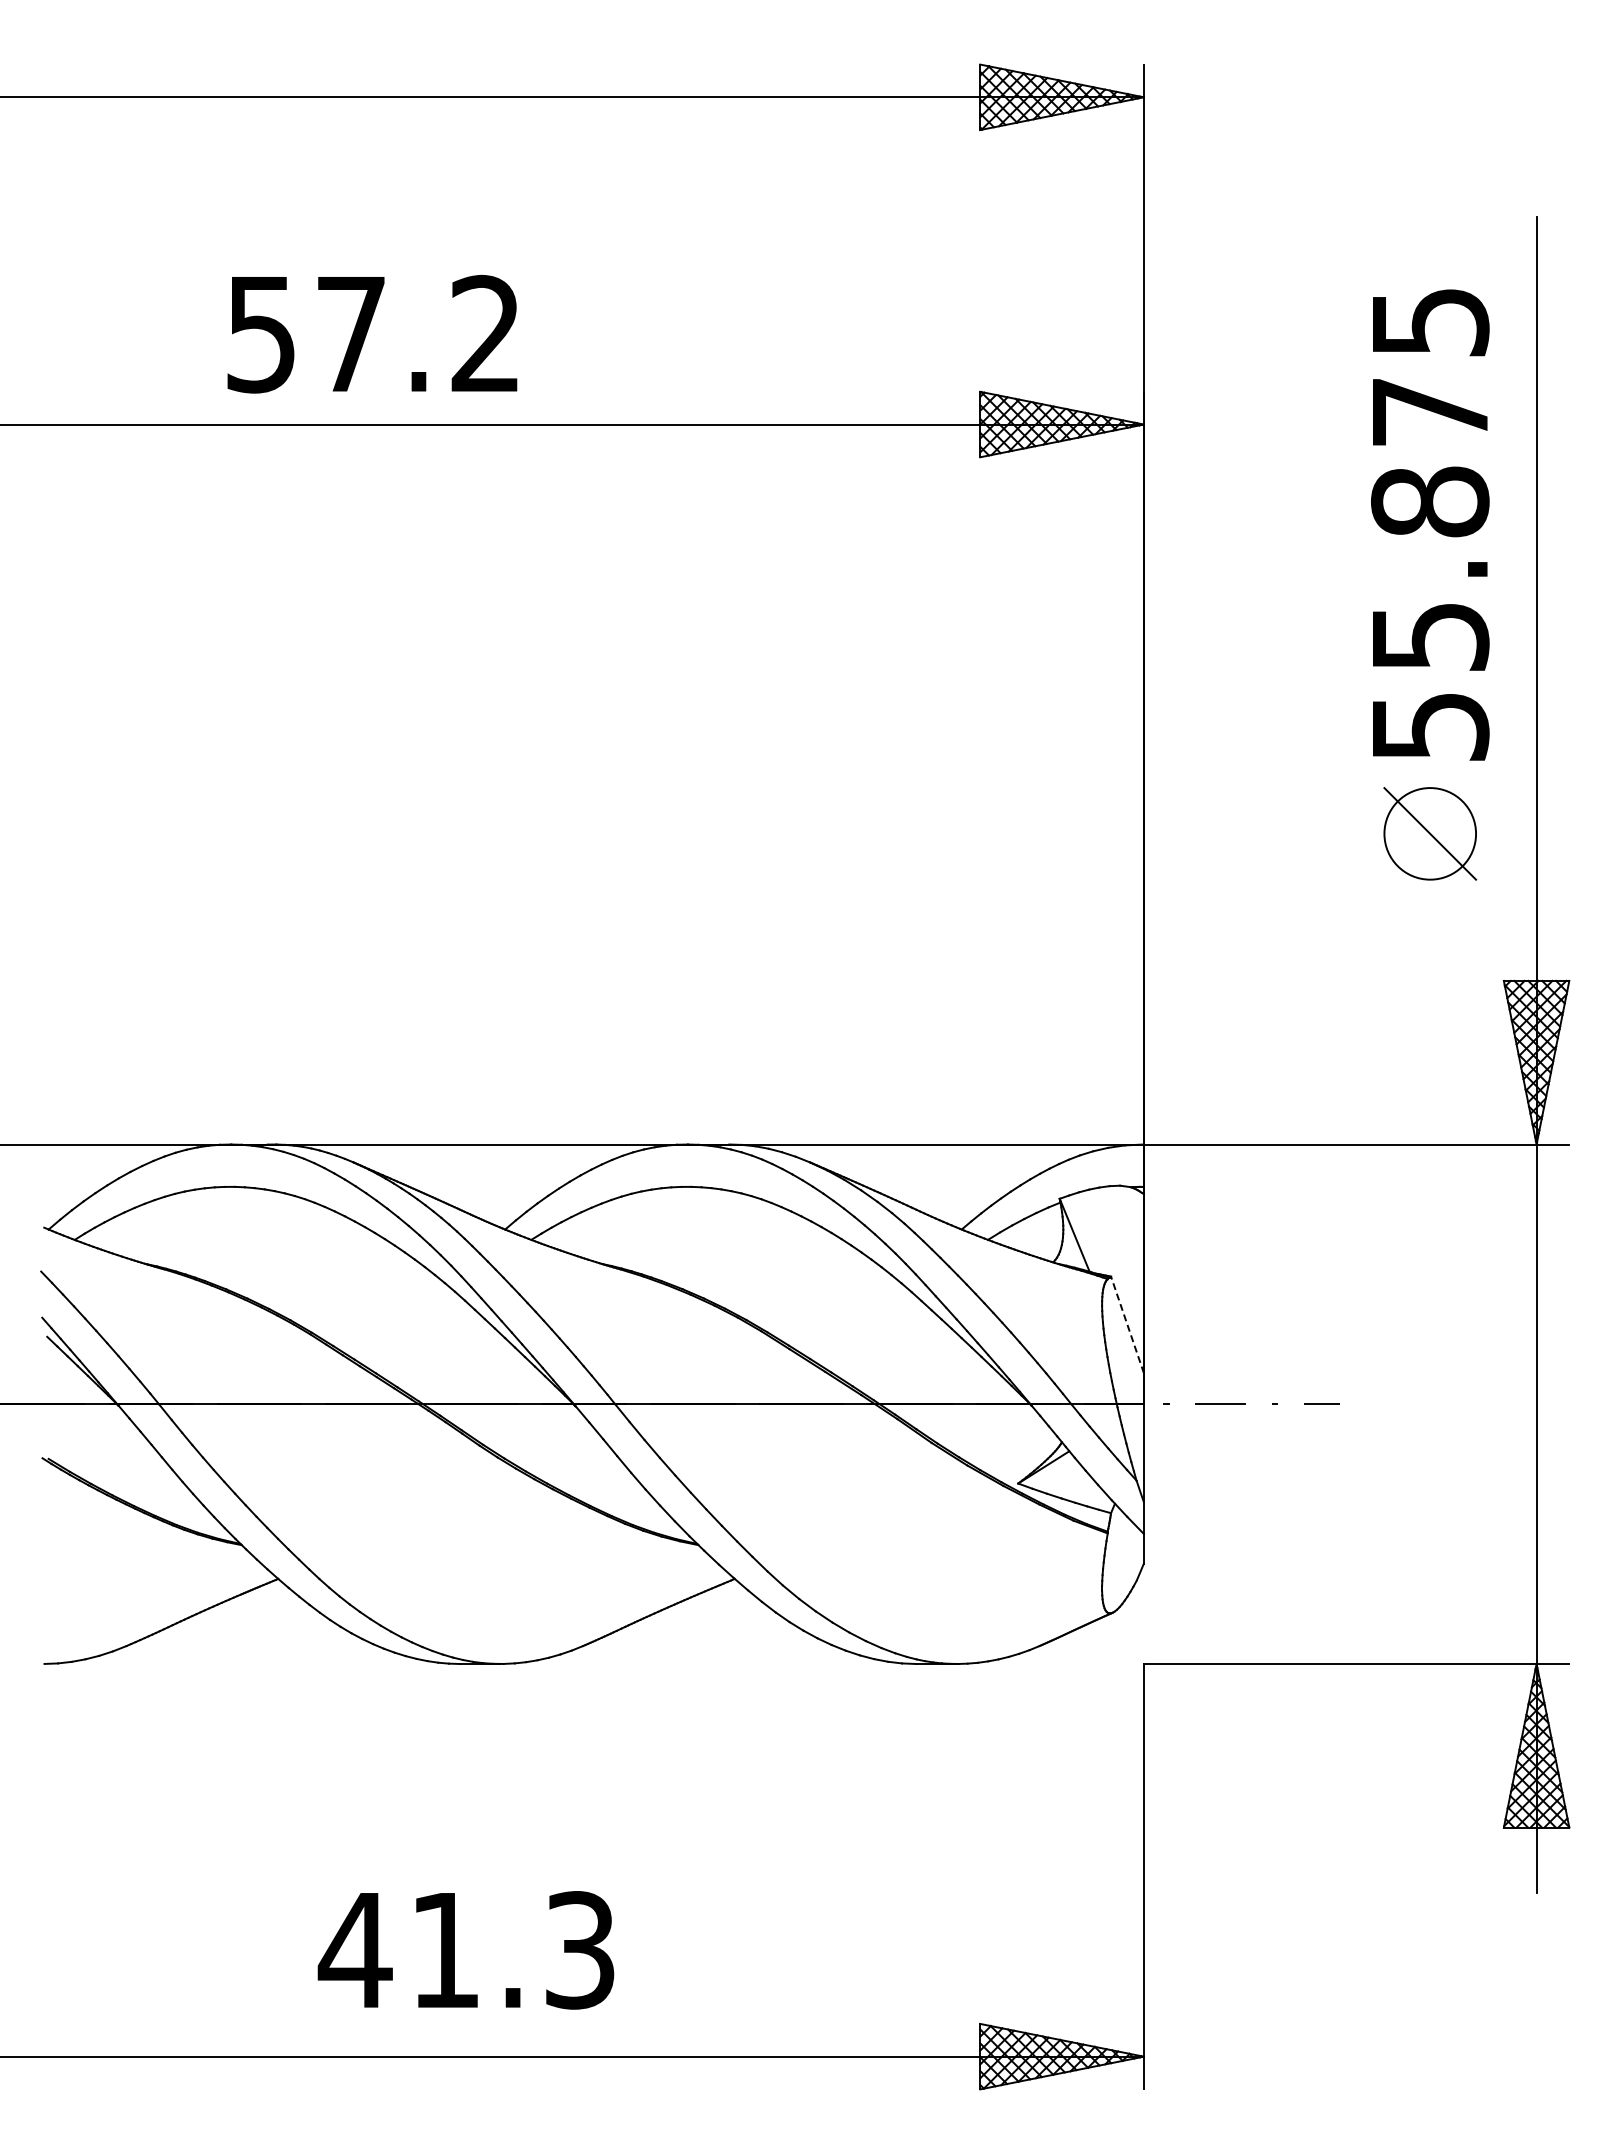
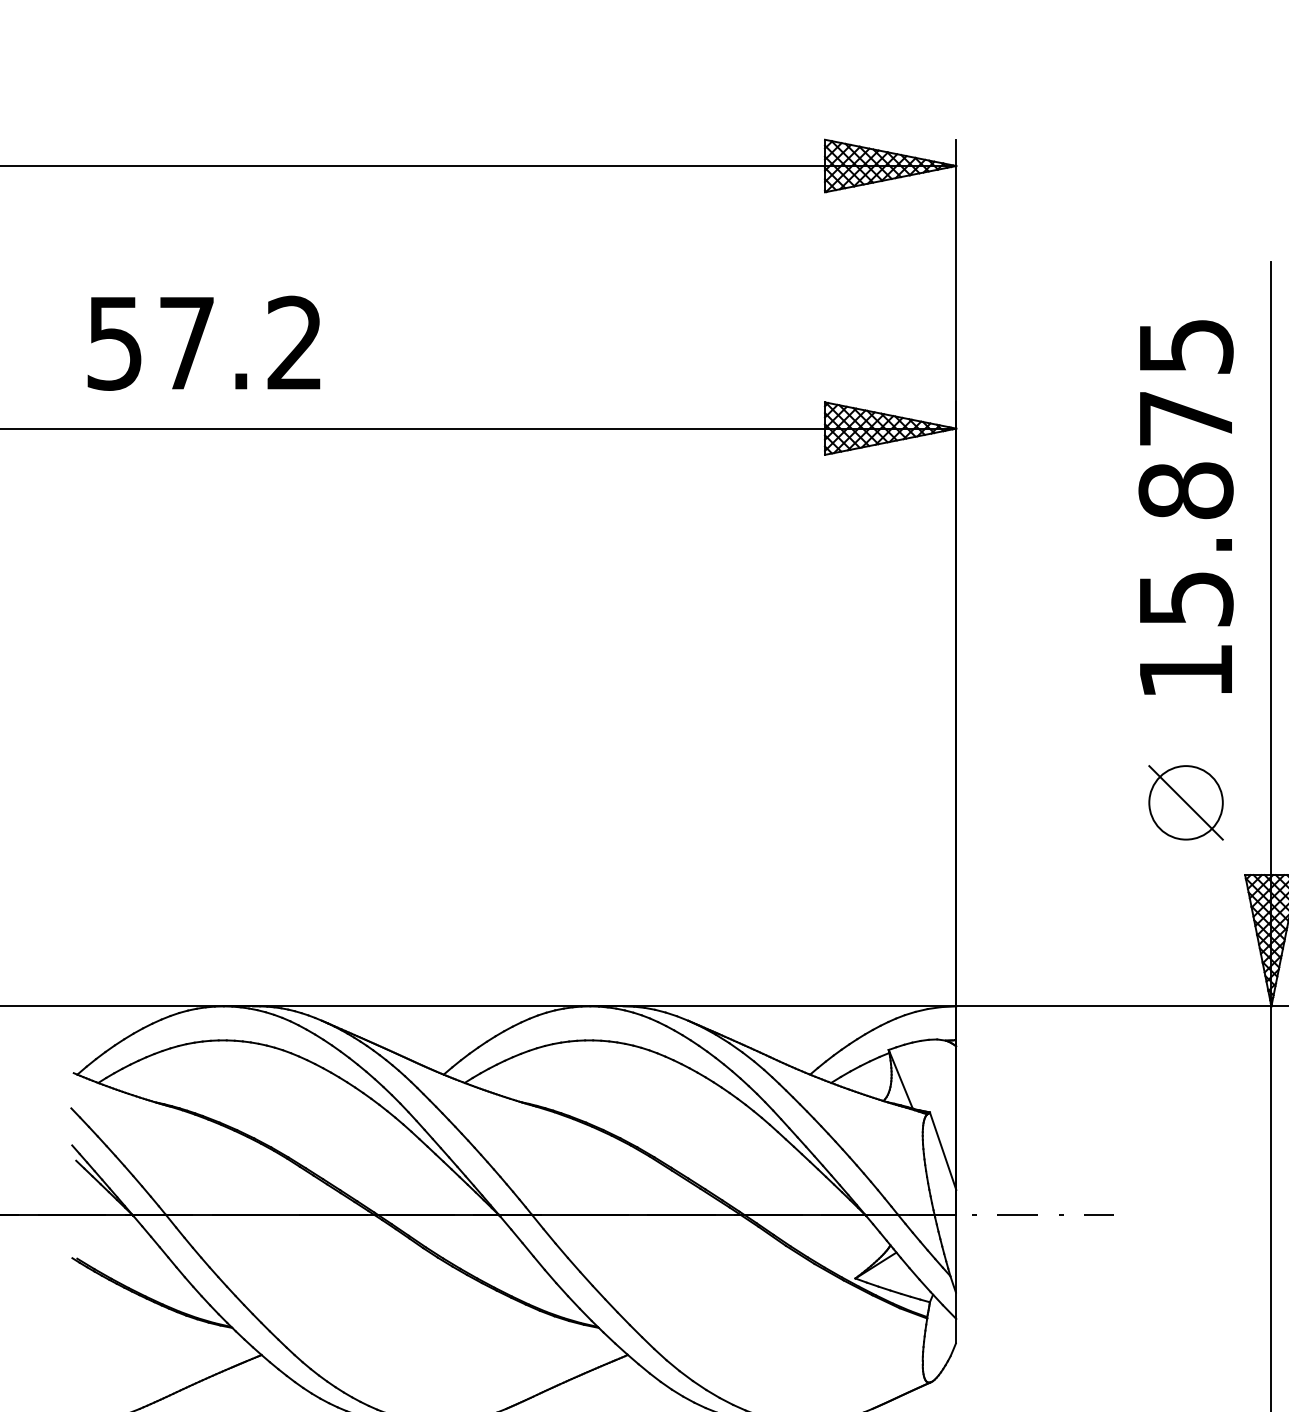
text: (372, 333) -> (204, 342), moved
text: (1431, 727) -> (1187, 671), 55.875 -> 15.875
part: (1430, 833) -> (1186, 802), moved
line: (1127, 1324) -> (943, 1150), dashed -> solid

